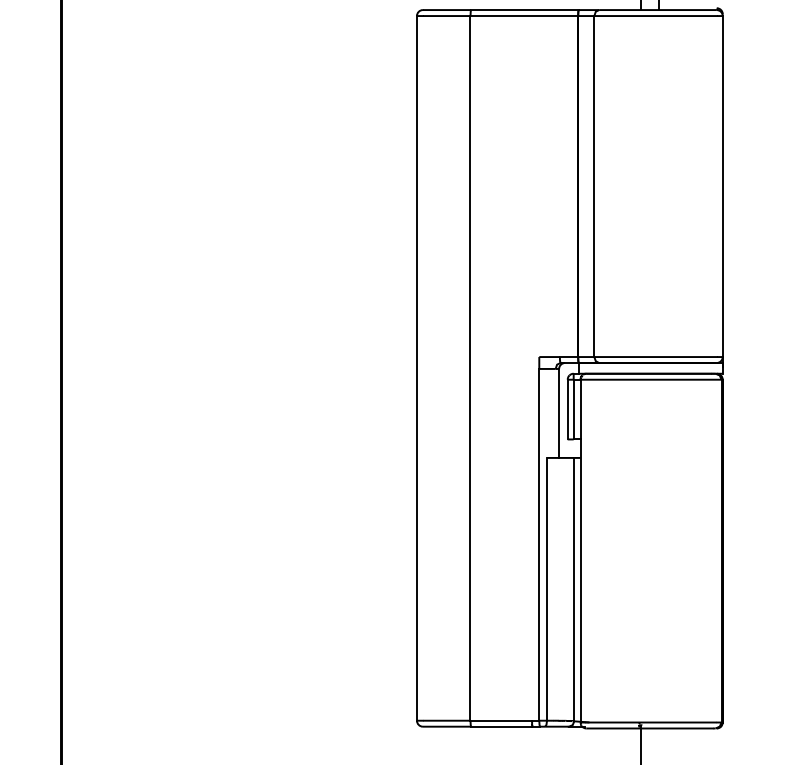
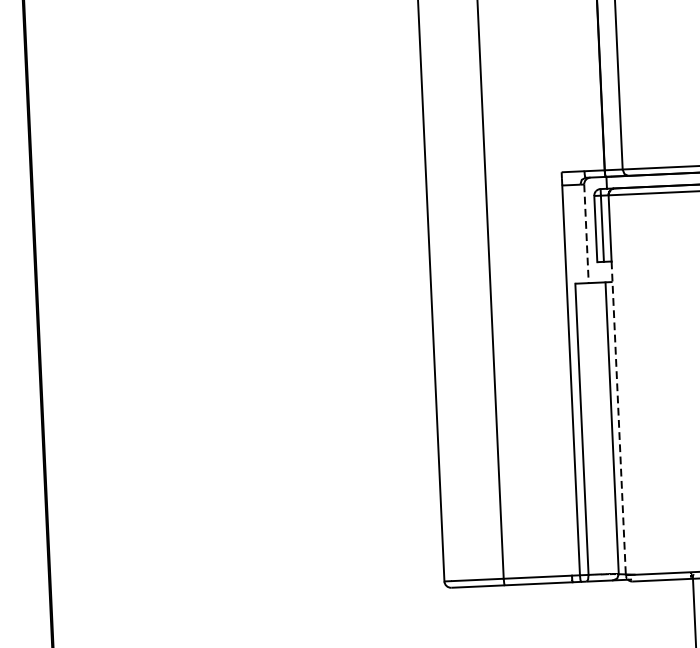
line: (559, 413) -> (586, 233), solid -> dashed
line: (580, 580) -> (618, 417), solid -> dashed

